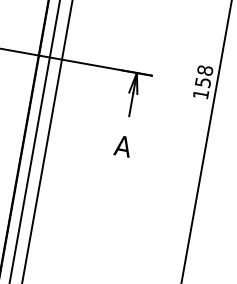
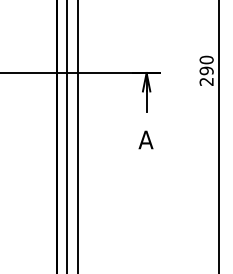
text: (203, 81) -> (206, 70), 158 -> 290

